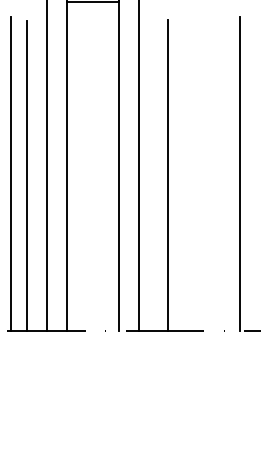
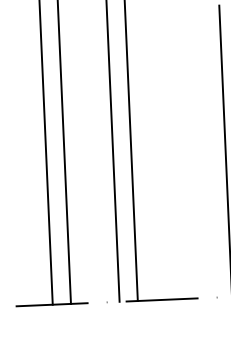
line: (10, 174) -> (12, 160), removed
line: (168, 175) -> (159, 155), removed
line: (27, 176) -> (28, 162), removed

